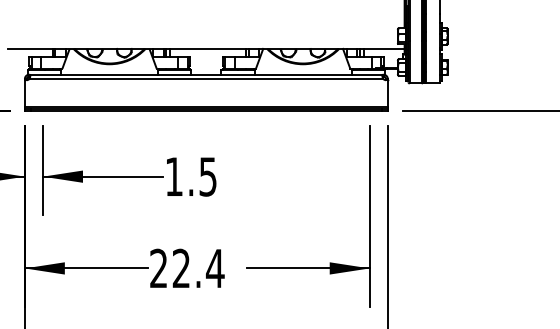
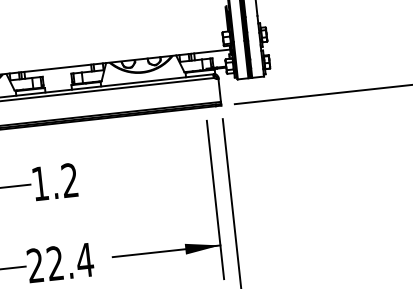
text: (207, 176) -> (69, 180), 1.5 -> 1.2

